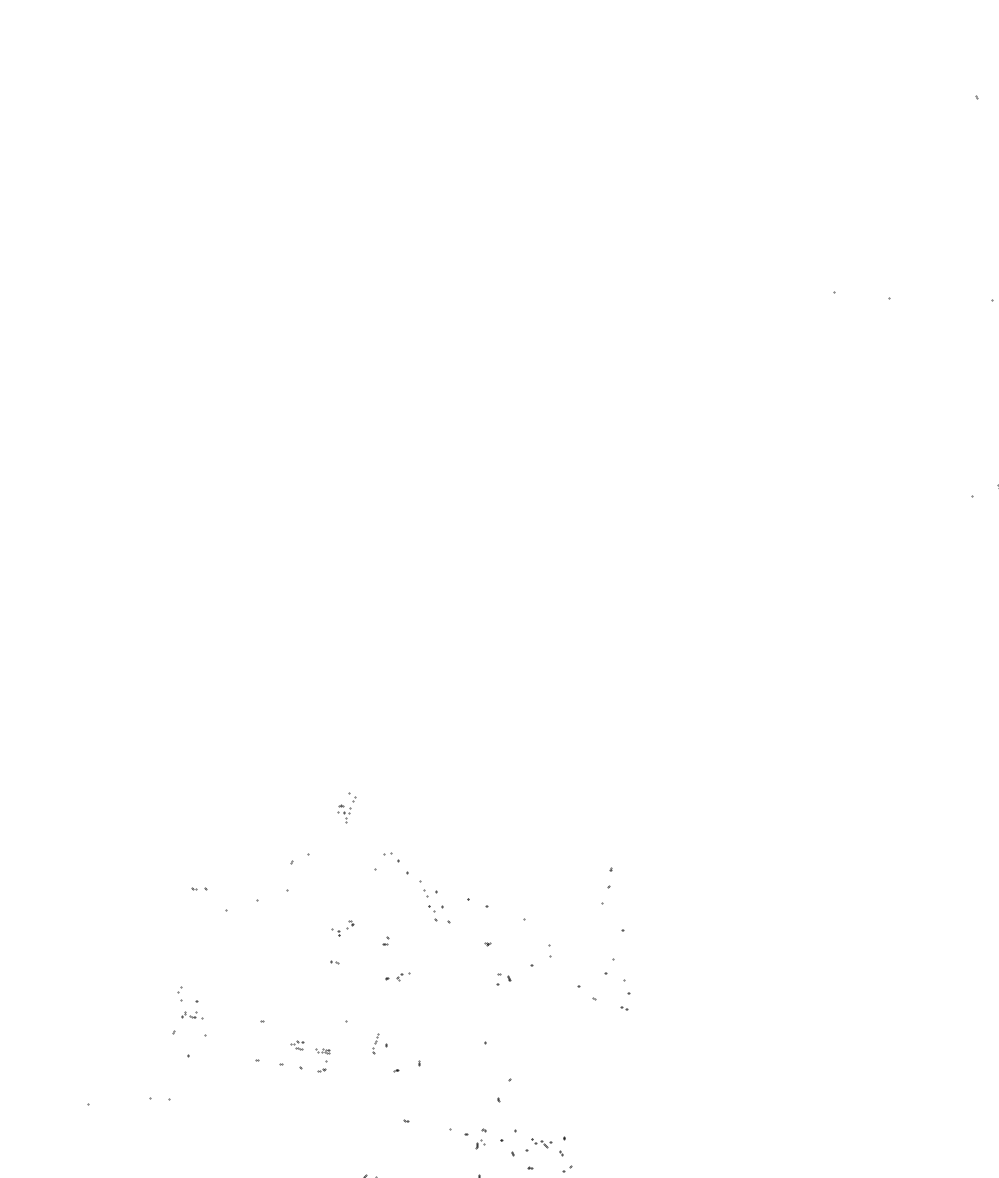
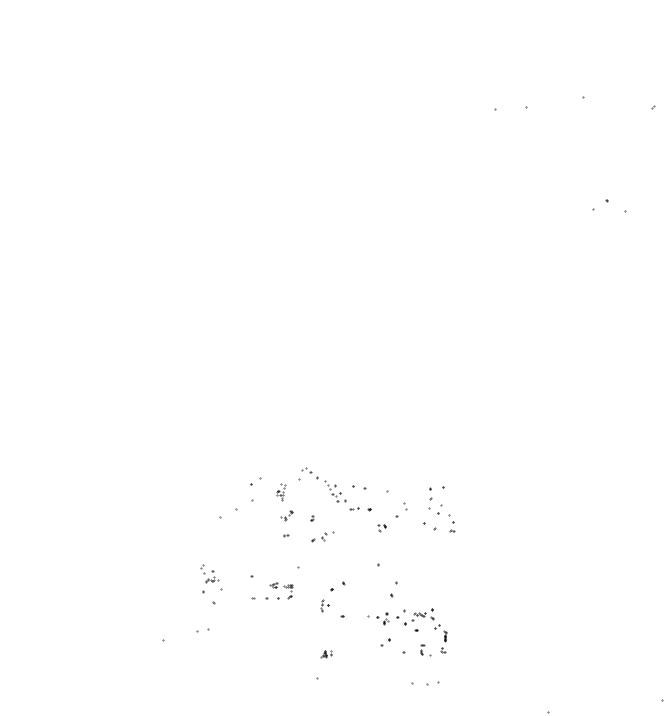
part: (346, 808) -> (281, 492), moved
part: (608, 886) -> (430, 498), moved
part: (199, 888) -> (354, 508), moved
part: (397, 976) -> (322, 536), size x1.67
part: (379, 1044) -> (324, 605), moved

